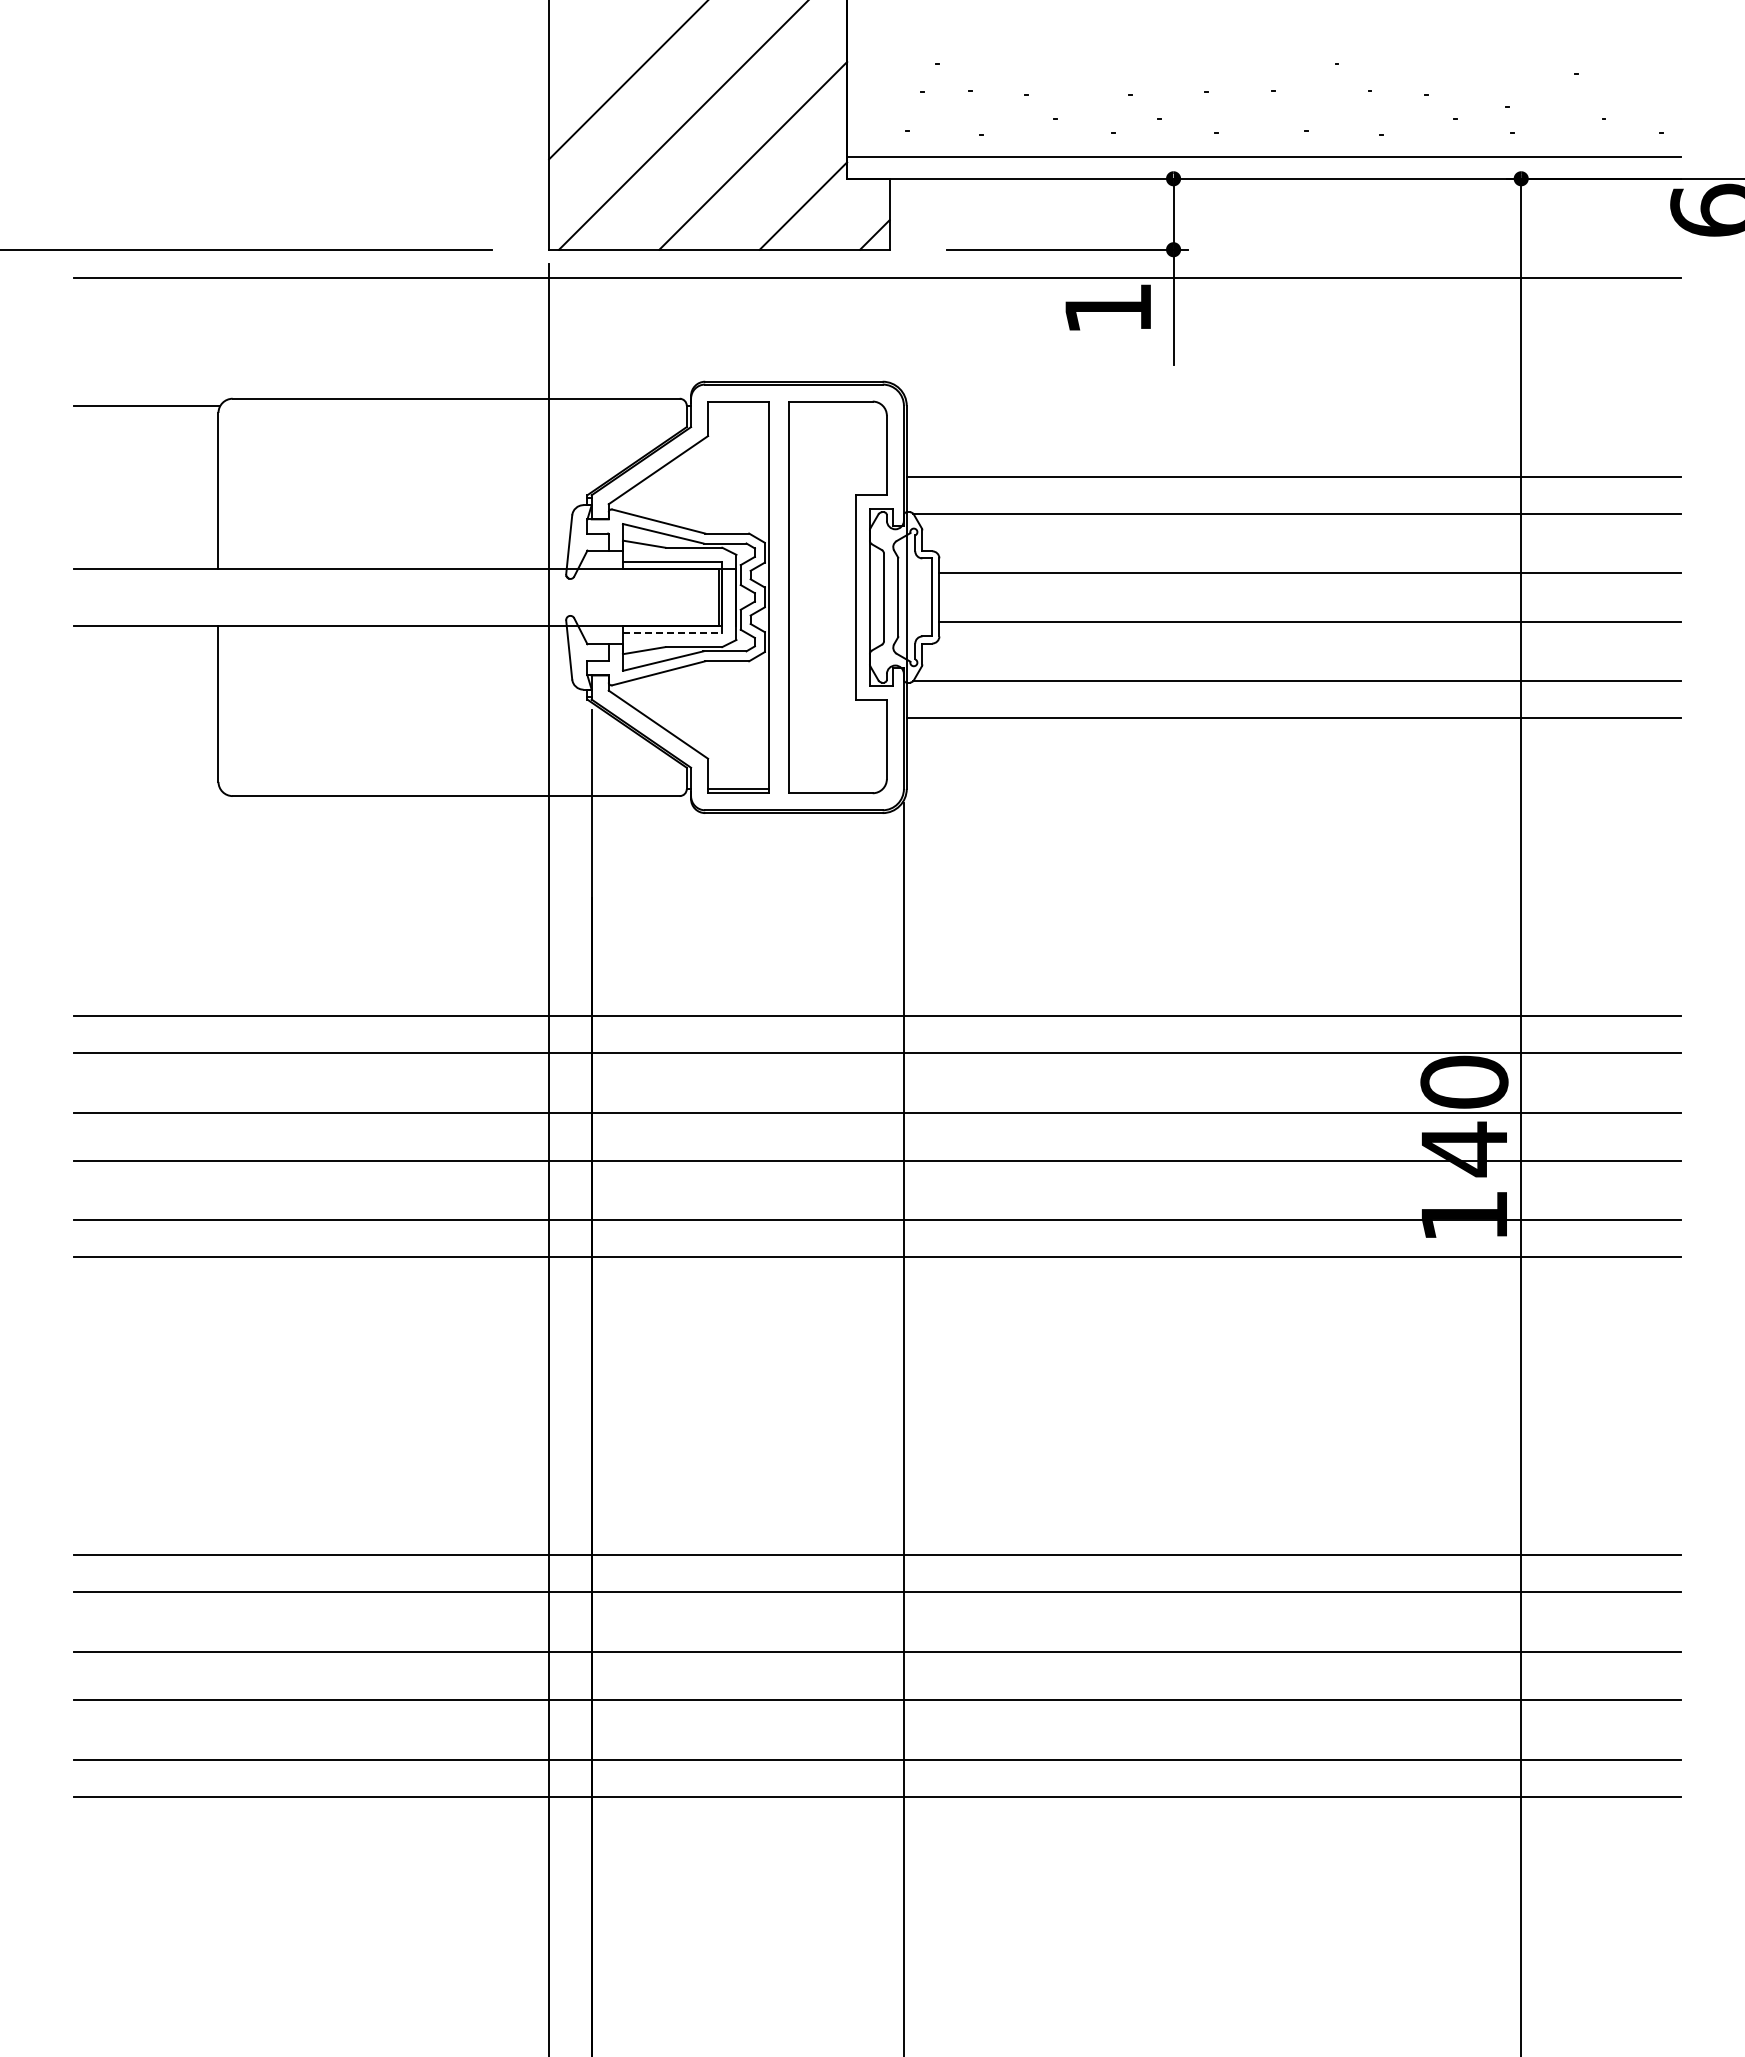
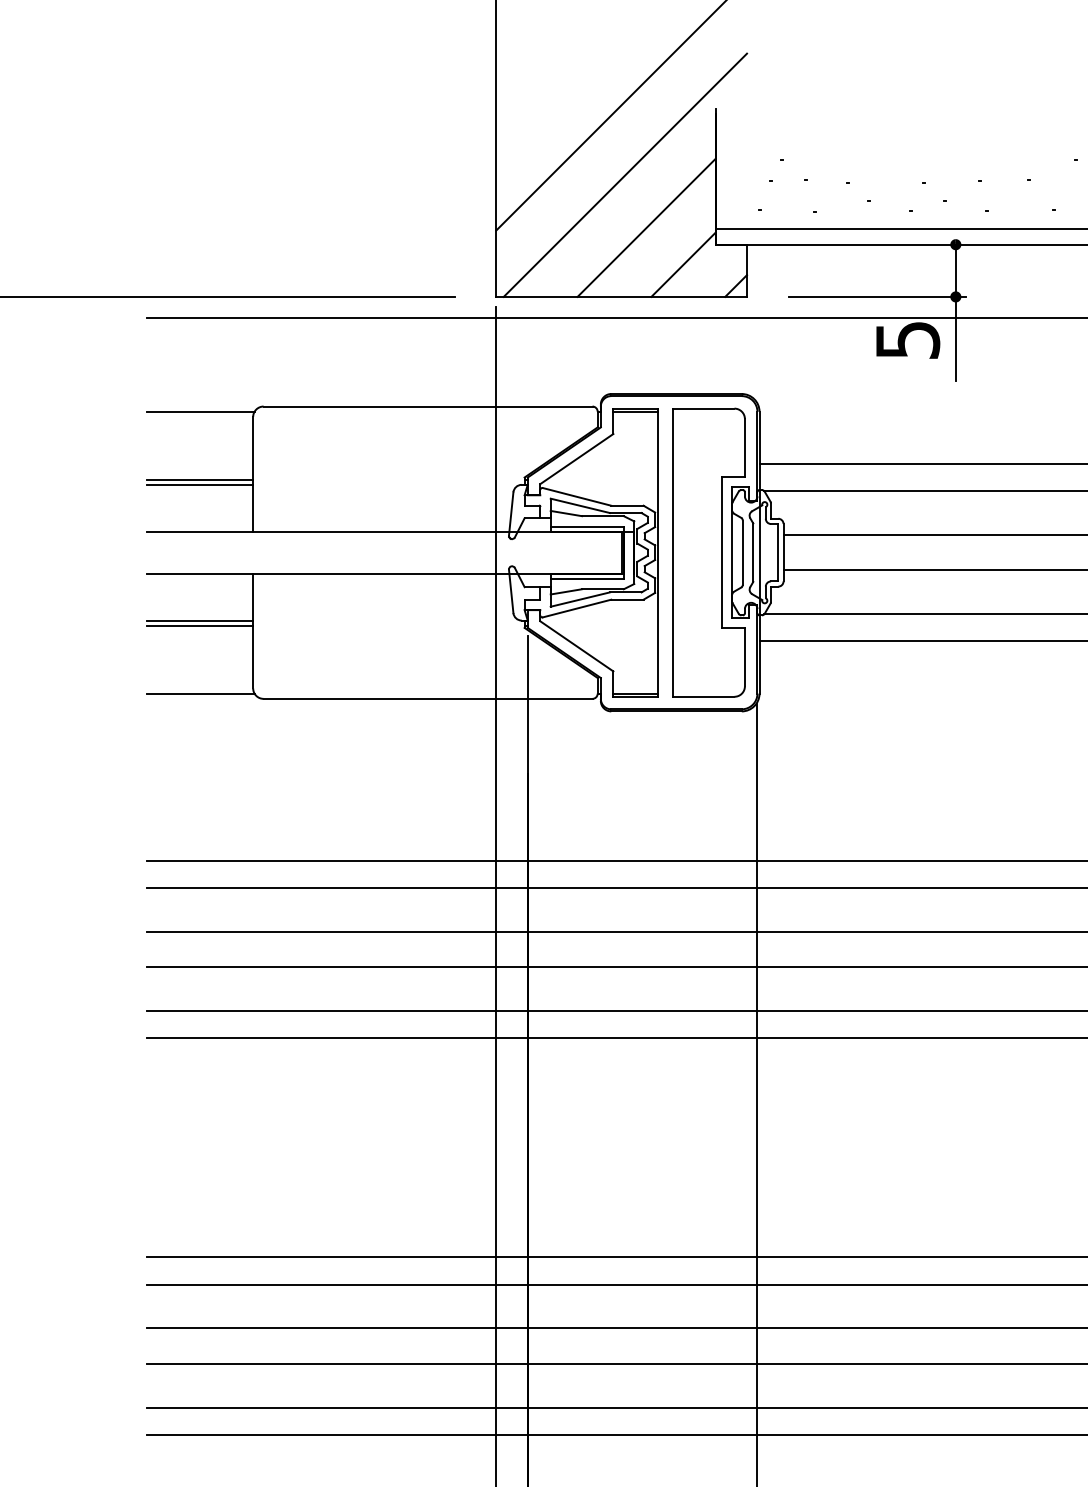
text: (1108, 308) -> (907, 340), 1 -> 5
line: (738, 405) -> (635, 411), added
line: (145, 498) -> (199, 479), added
line: (145, 505) -> (199, 485), added
line: (672, 632) -> (587, 578), dashed -> solid
line: (145, 689) -> (199, 620), added
line: (145, 696) -> (199, 625), added
line: (146, 789) -> (200, 694), added

